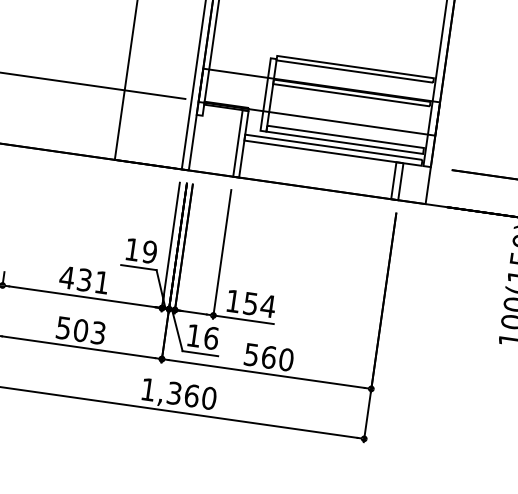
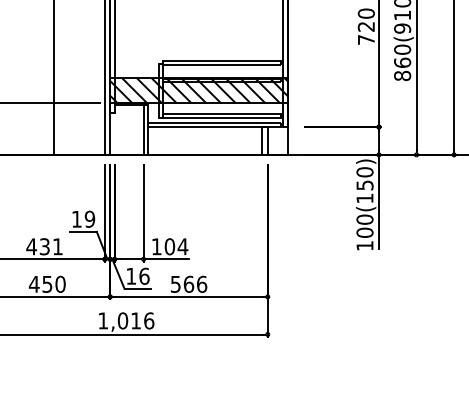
hatch: (319, 101) -> (199, 90), added
text: (250, 303) -> (169, 246), 154 -> 104
text: (79, 329) -> (46, 283), 503 -> 450
text: (287, 358) -> (202, 283), 560 -> 566
text: (191, 395) -> (135, 320), 1,360 -> 1,016

